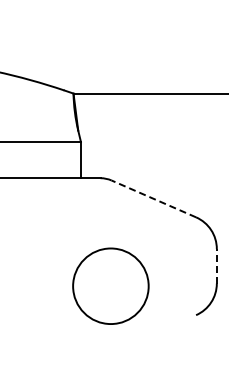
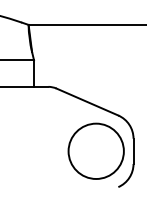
line: (153, 198) -> (87, 101), dashed -> solid
line: (216, 265) -> (133, 150), dashed -> solid
circle: (110, 285) -> (95, 150), moved

